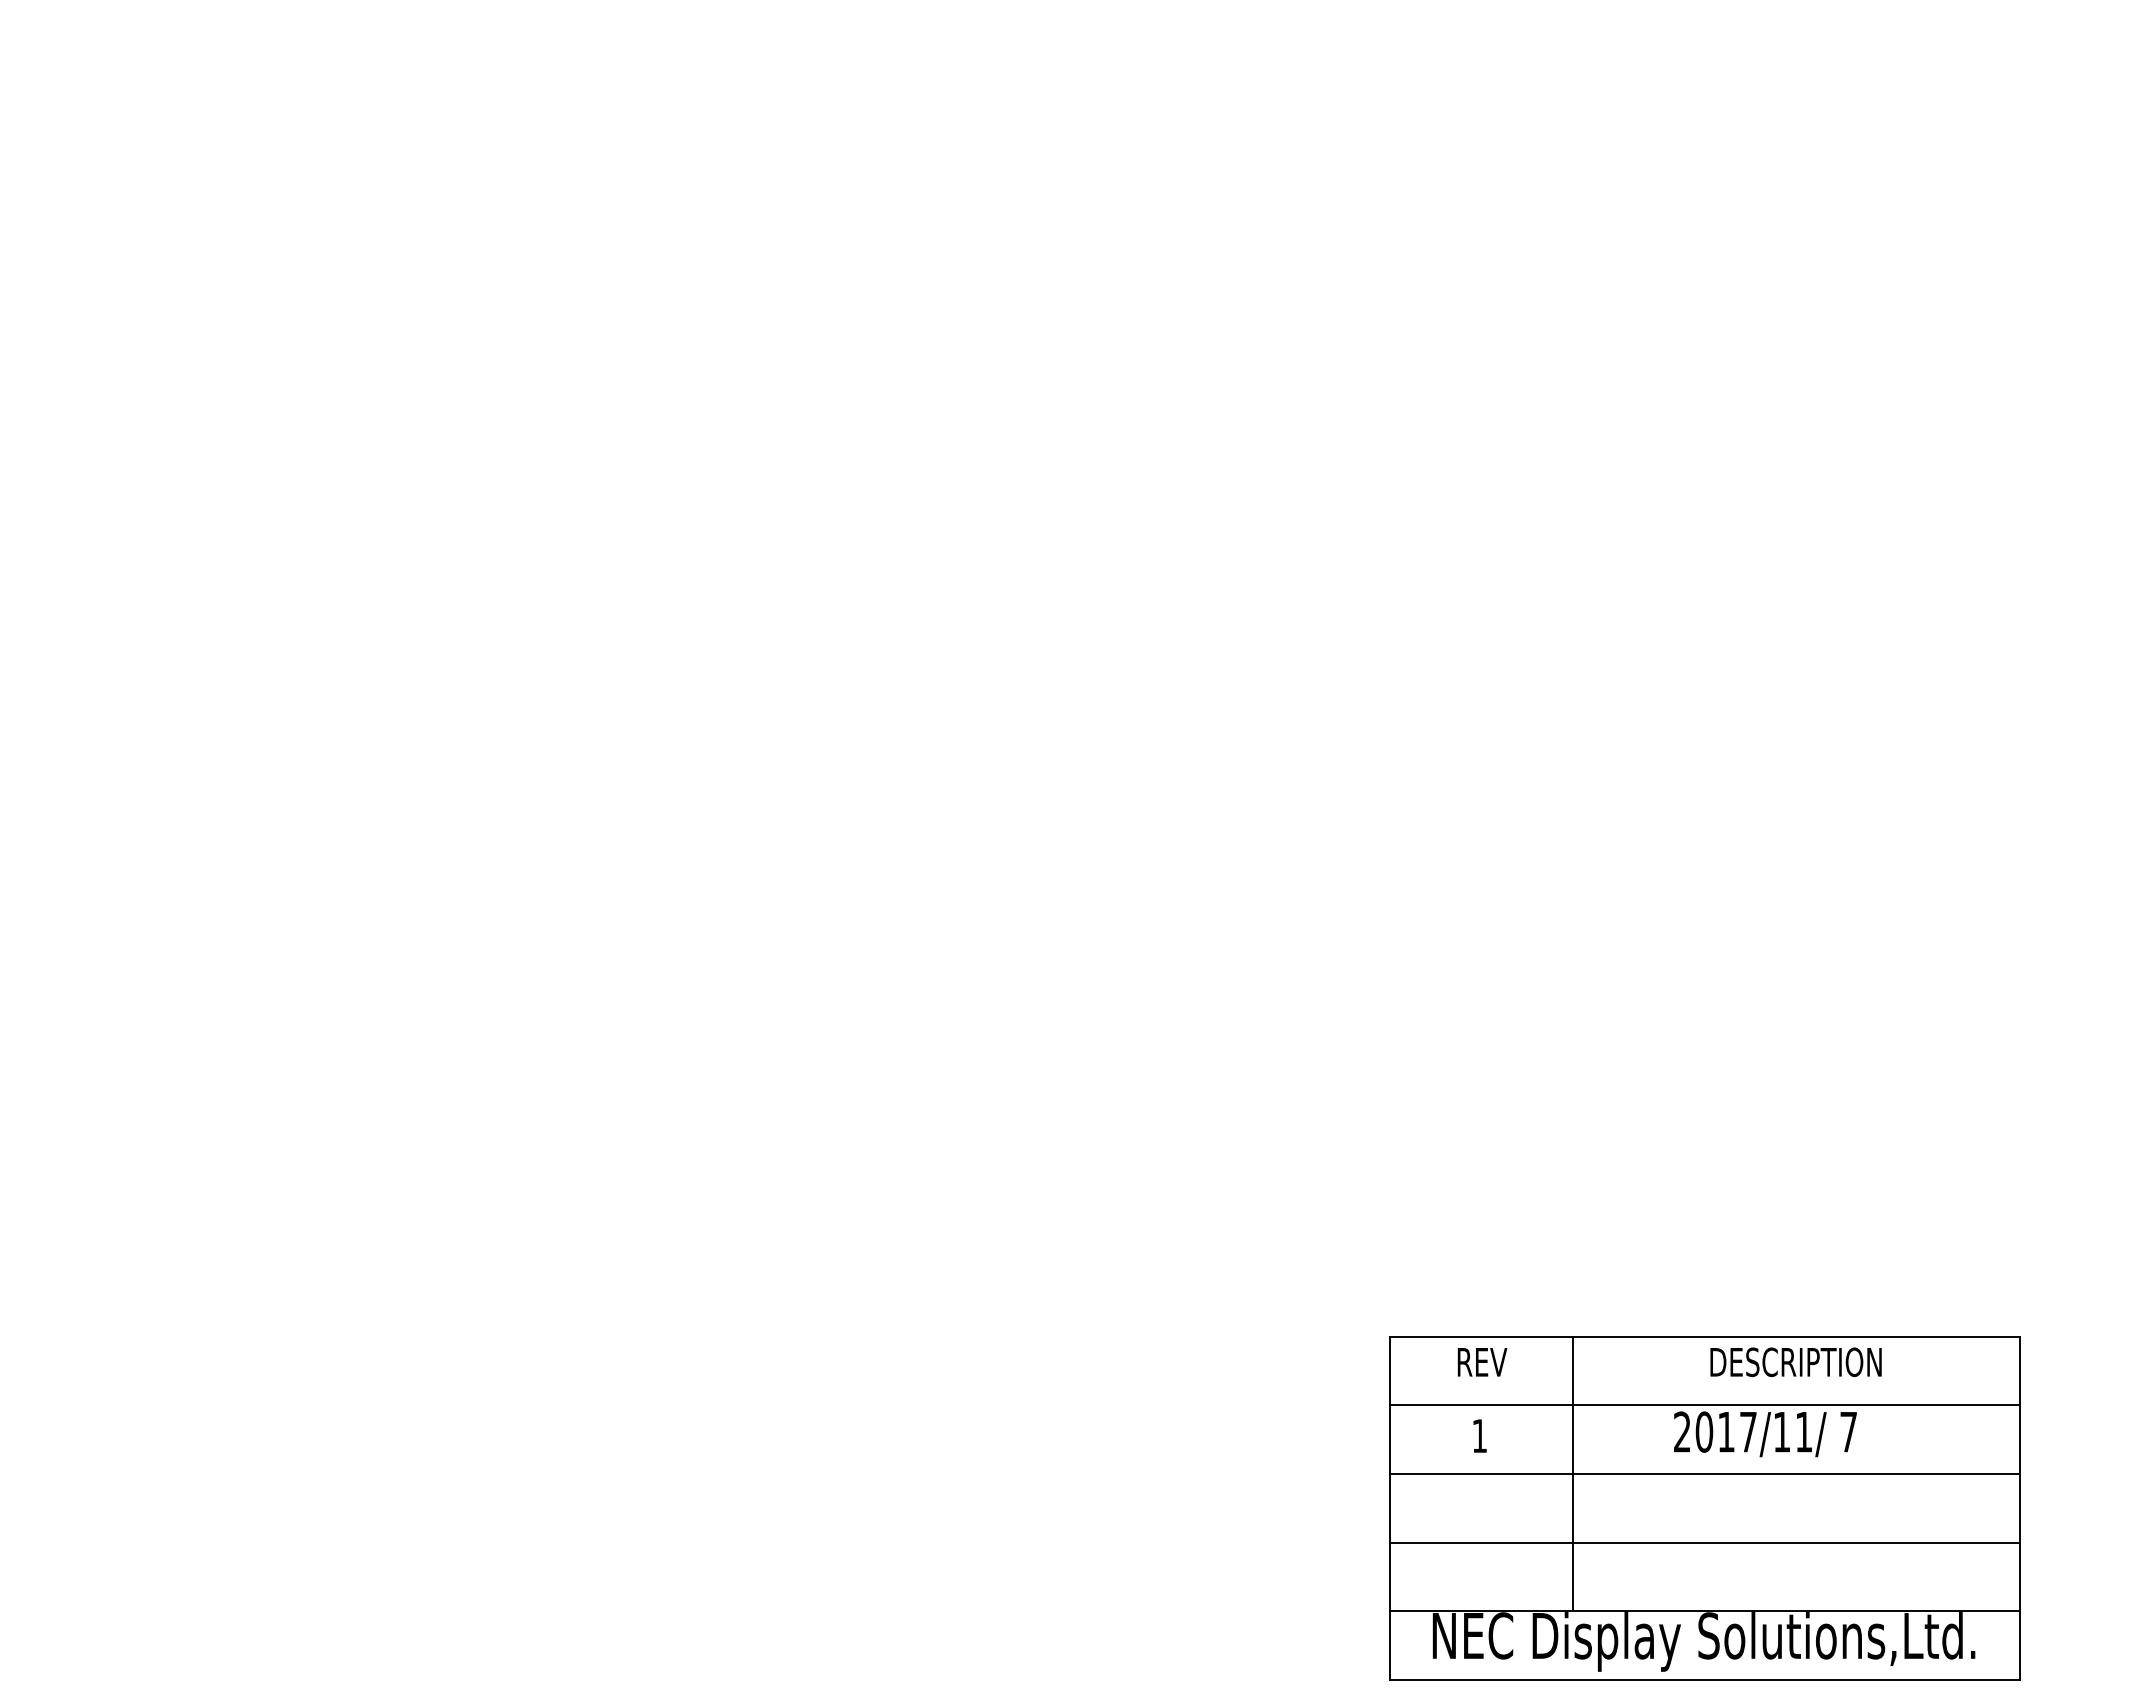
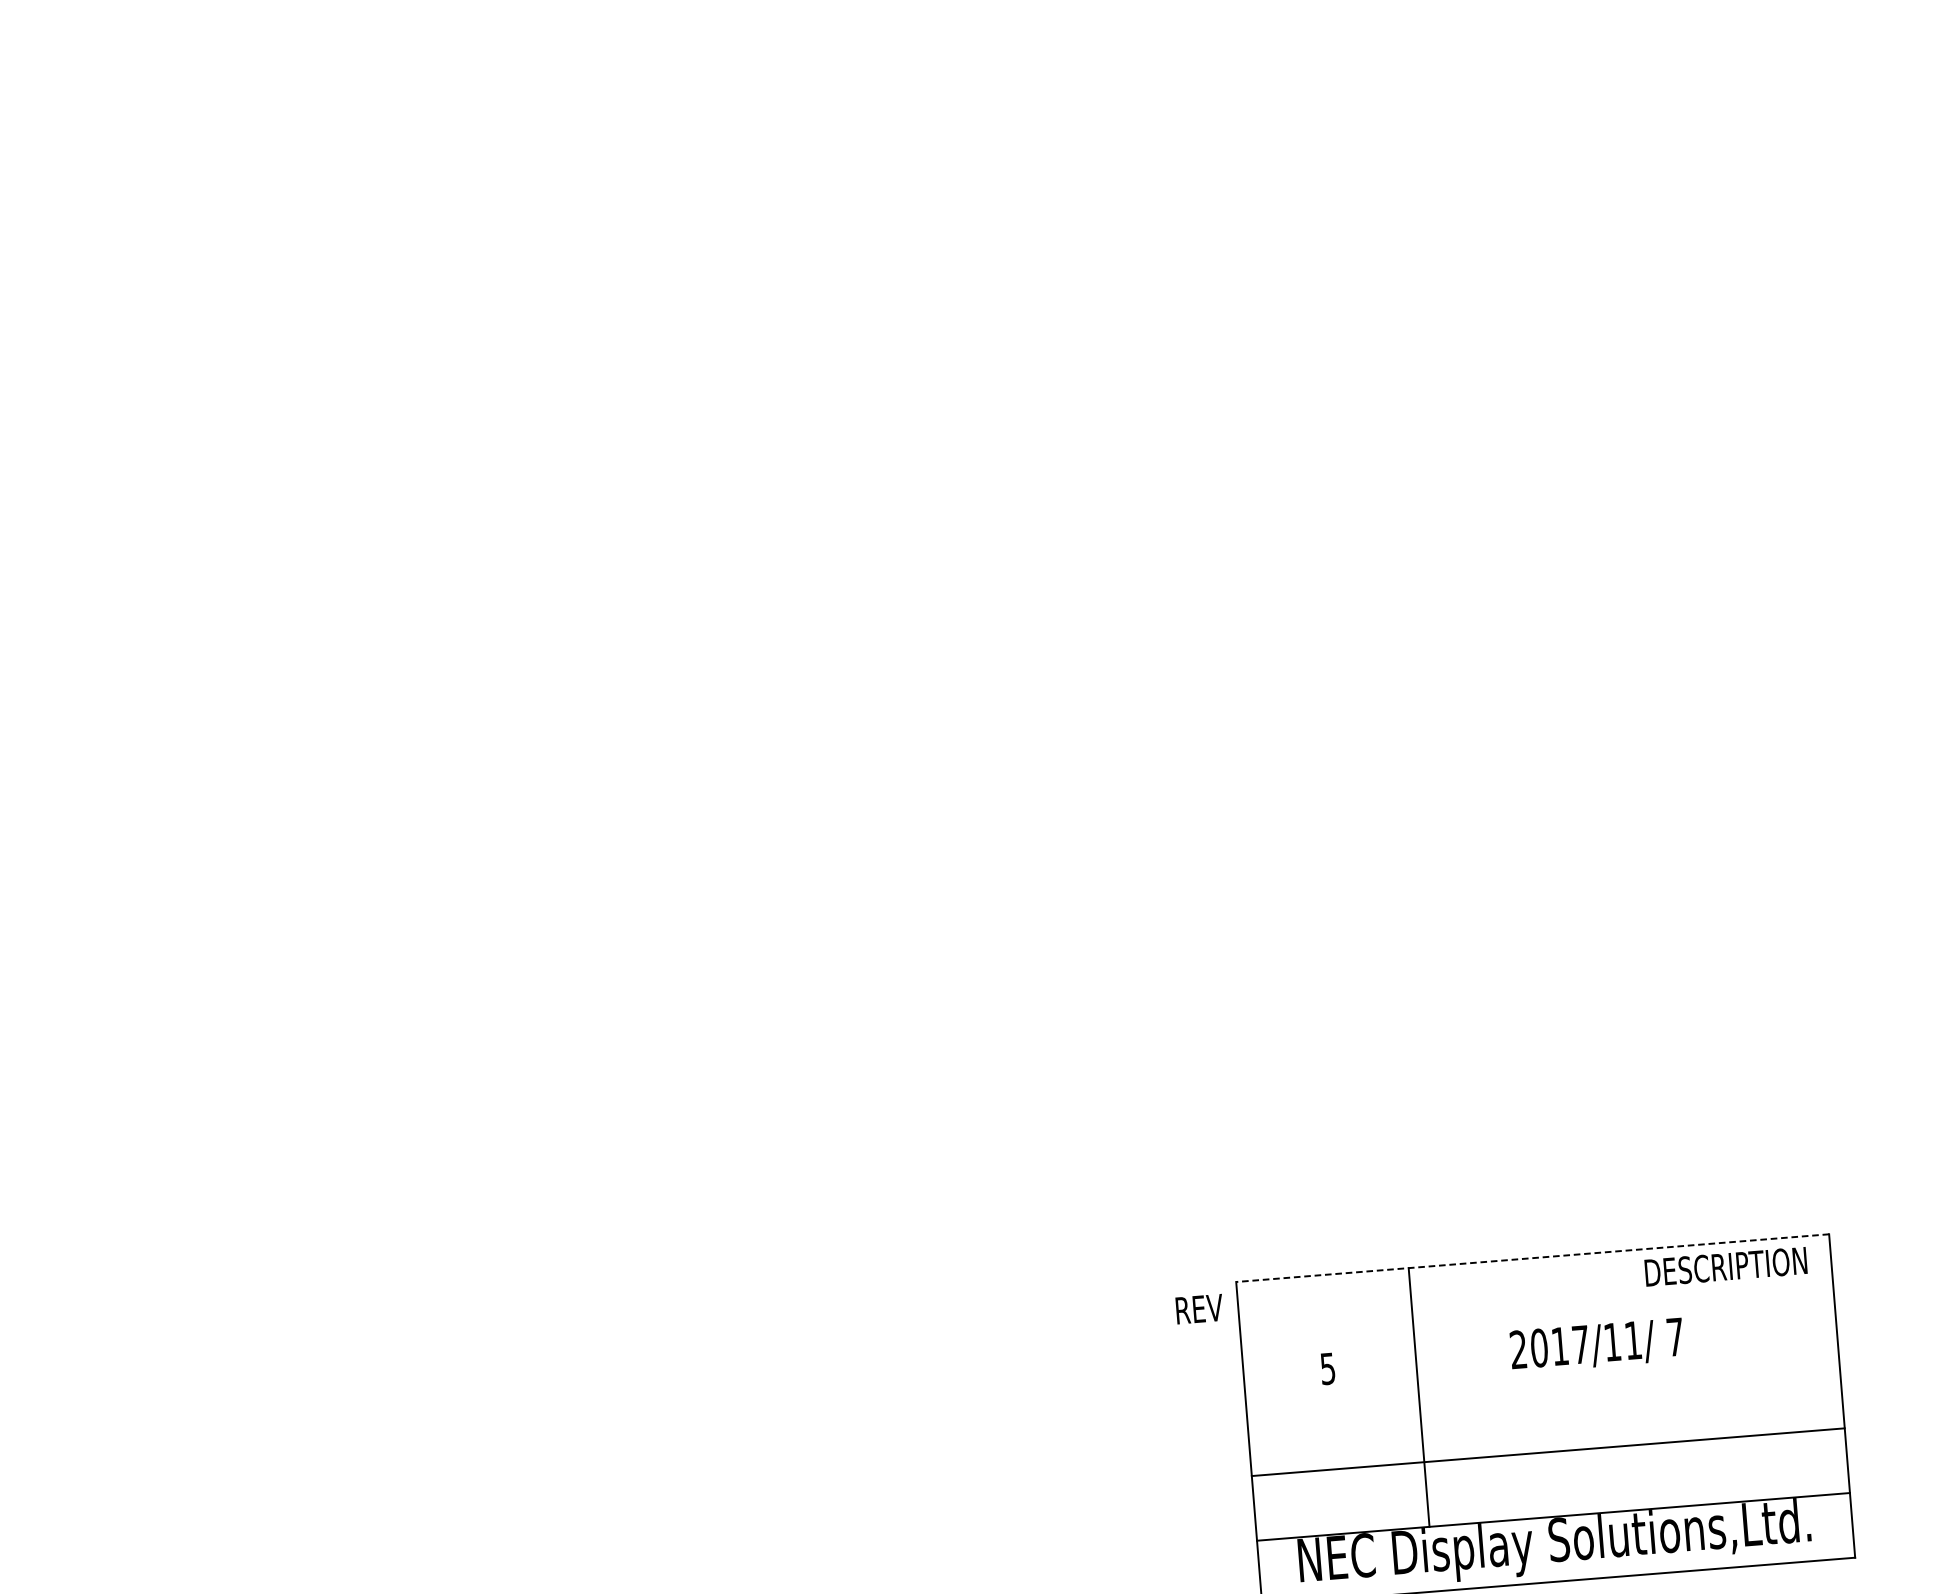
line: (1704, 1336) -> (1532, 1257), solid -> dashed
text: (1482, 1362) -> (1199, 1309), moved
text: (1795, 1362) -> (1725, 1267), moved
line: (1704, 1405) -> (1537, 1323), removed
text: (1479, 1436) -> (1327, 1369), 1 -> 5
line: (1704, 1474) -> (1542, 1388), removed

